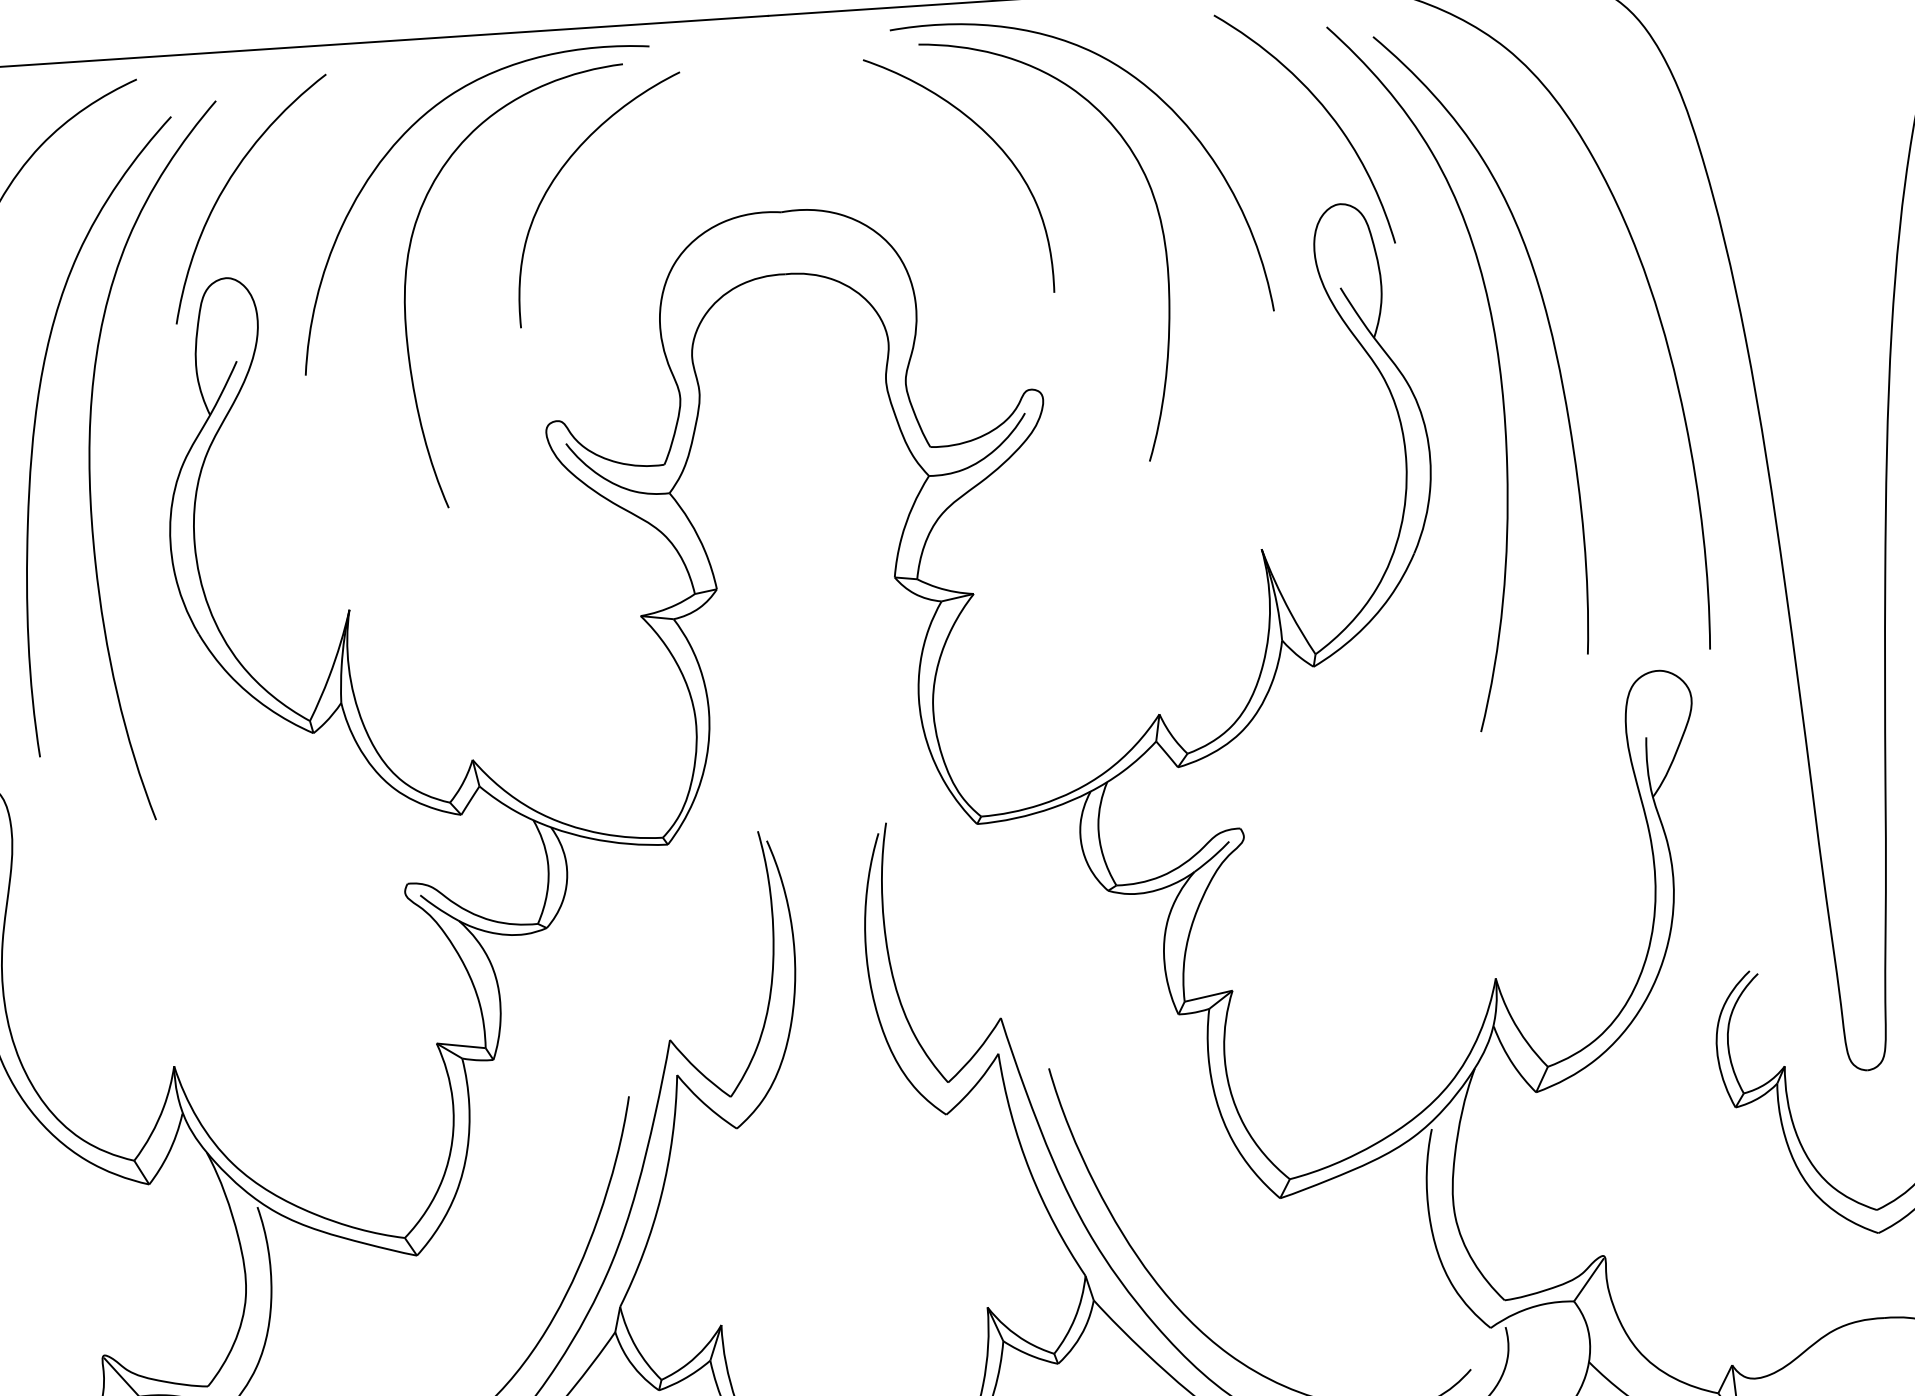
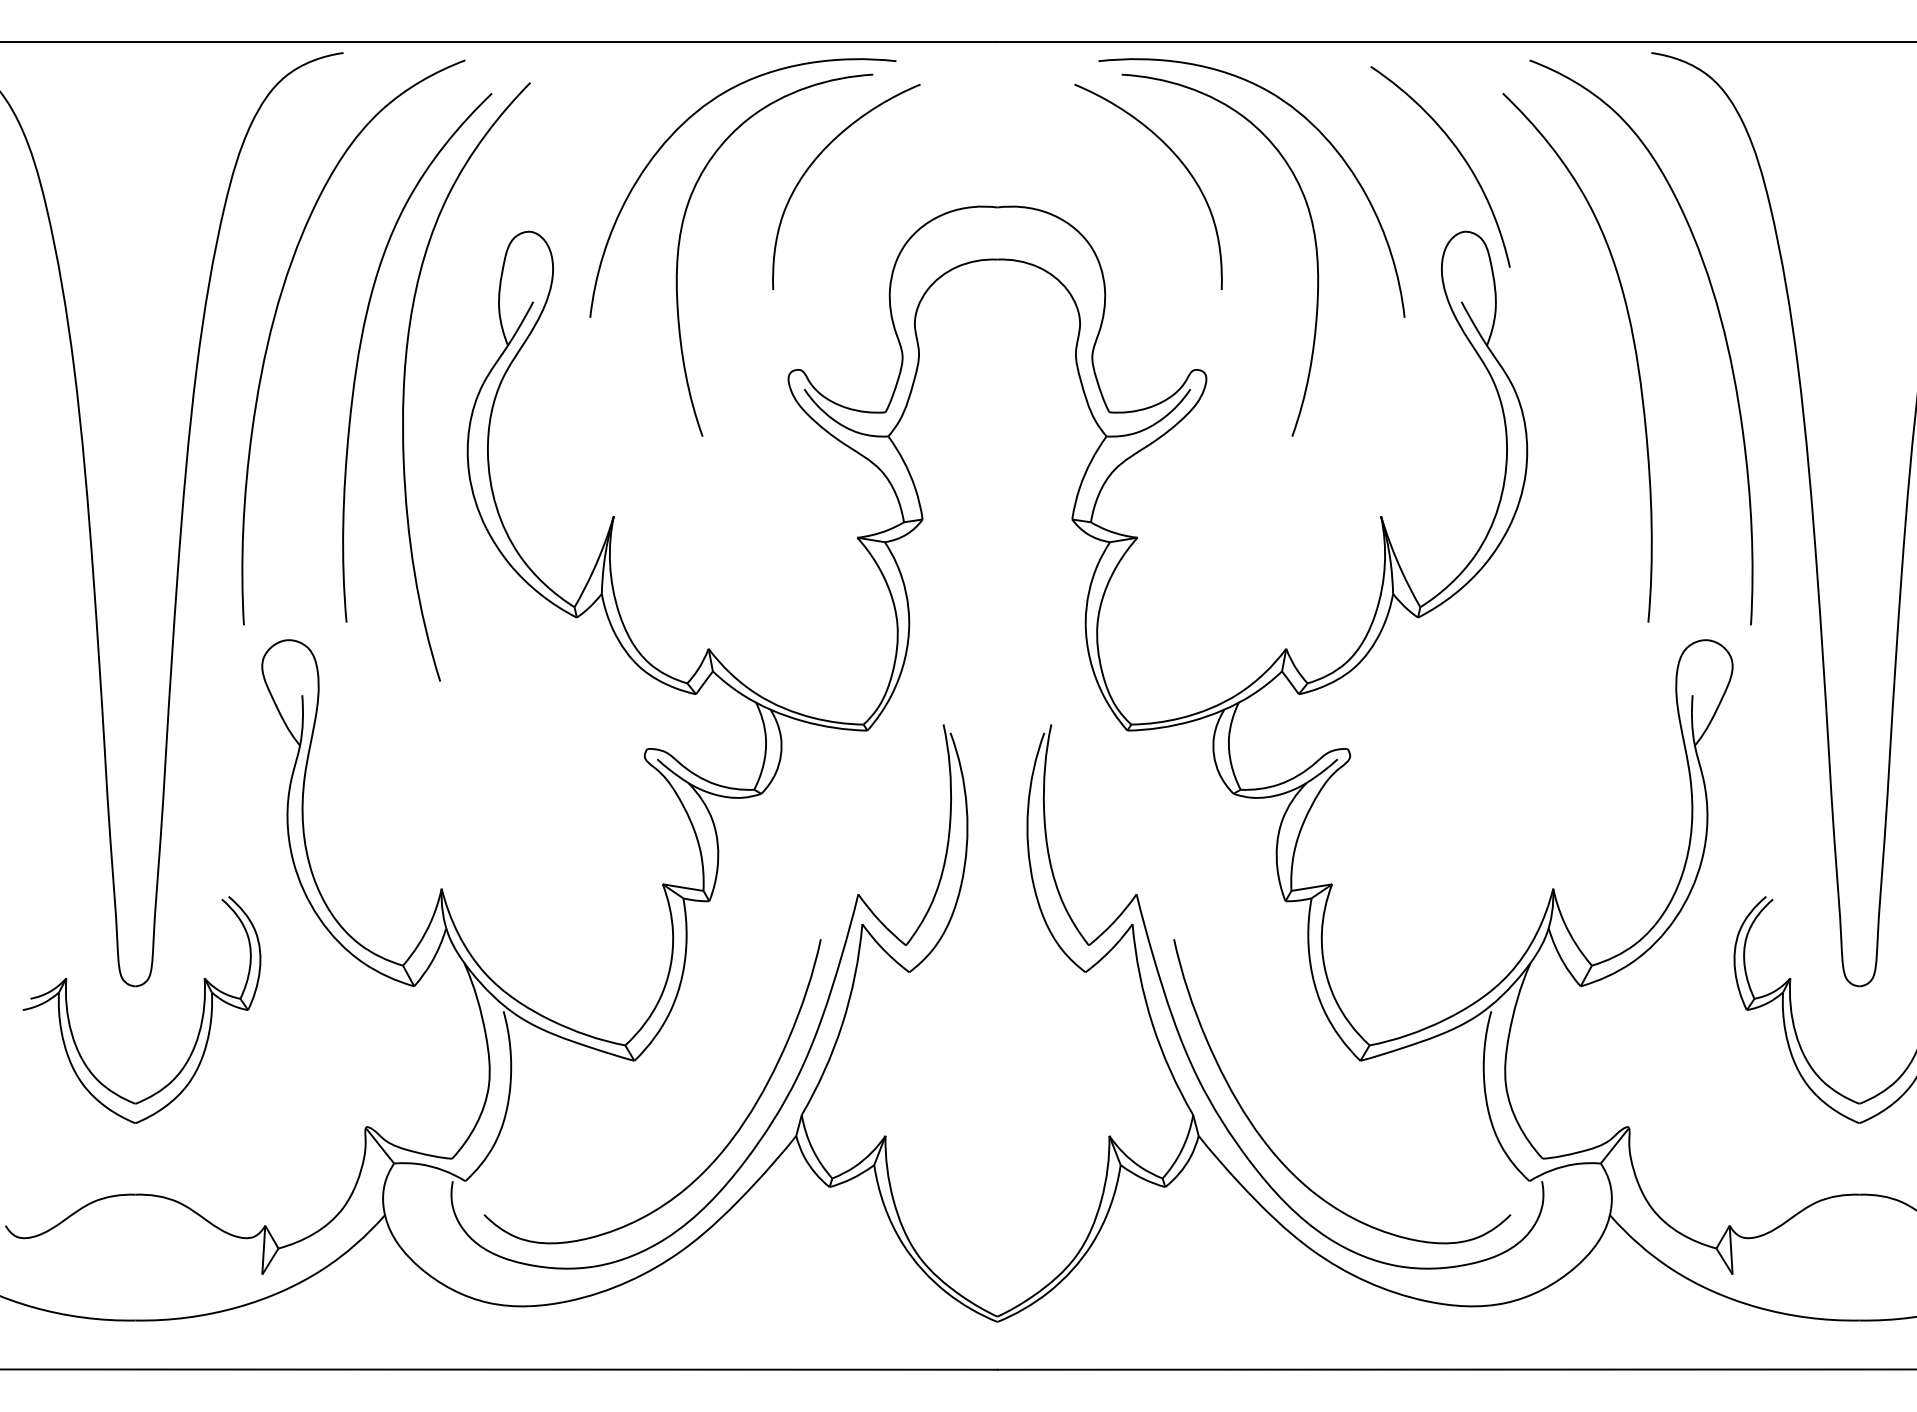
curve: (228, 183) -> (536, 152), removed
curve: (1498, 372) -> (1589, 381), removed

